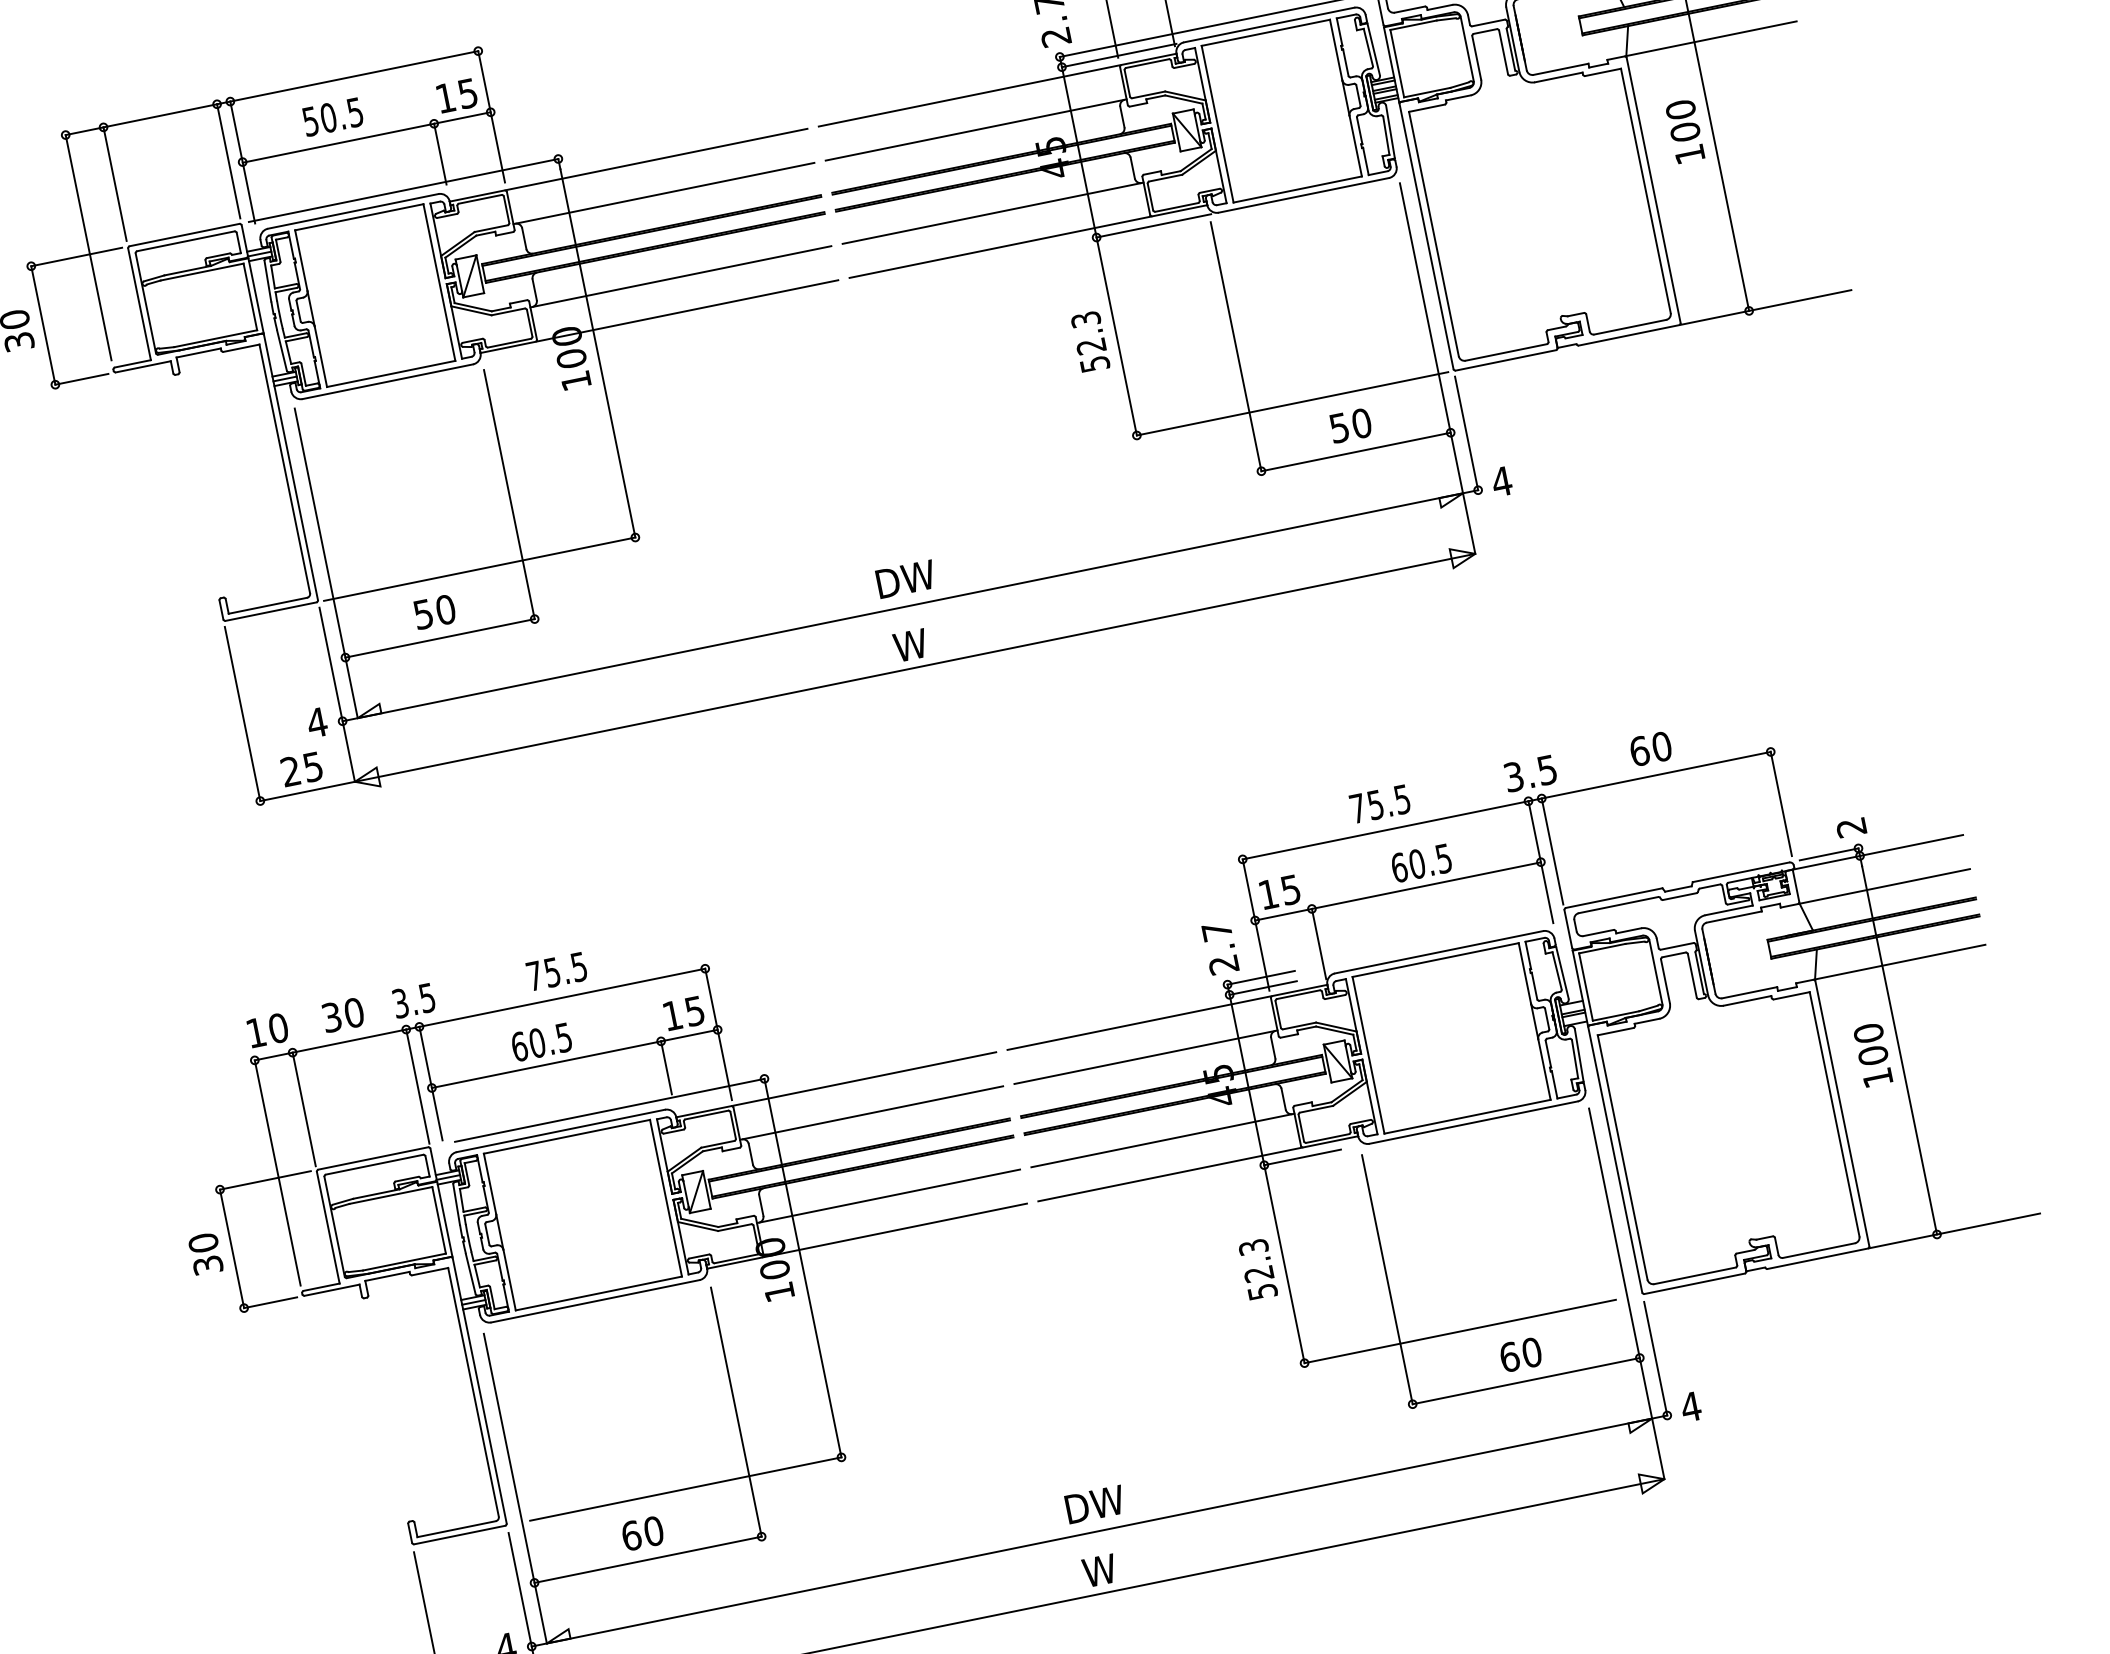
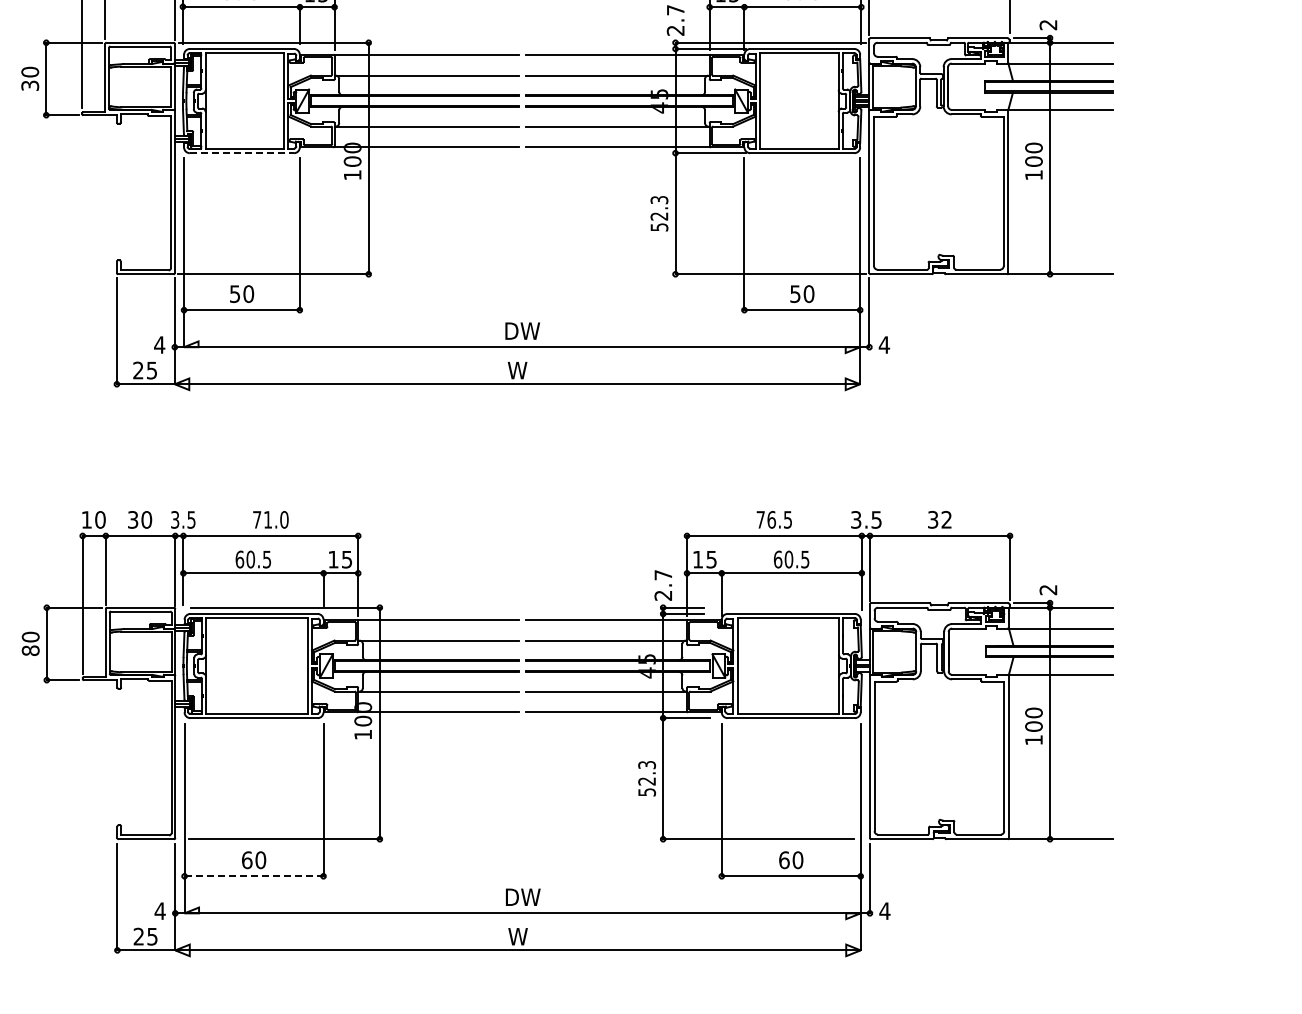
line: (388, 382) -> (242, 153), solid -> dashed
text: (1651, 748) -> (940, 519), 60 -> 32
text: (1375, 804) -> (771, 519), 75.5 -> 76.5
text: (566, 969) -> (276, 519), 75.5 -> 71.0
text: (207, 1265) -> (30, 650), 30 -> 80
line: (648, 1559) -> (254, 876), solid -> dashed

